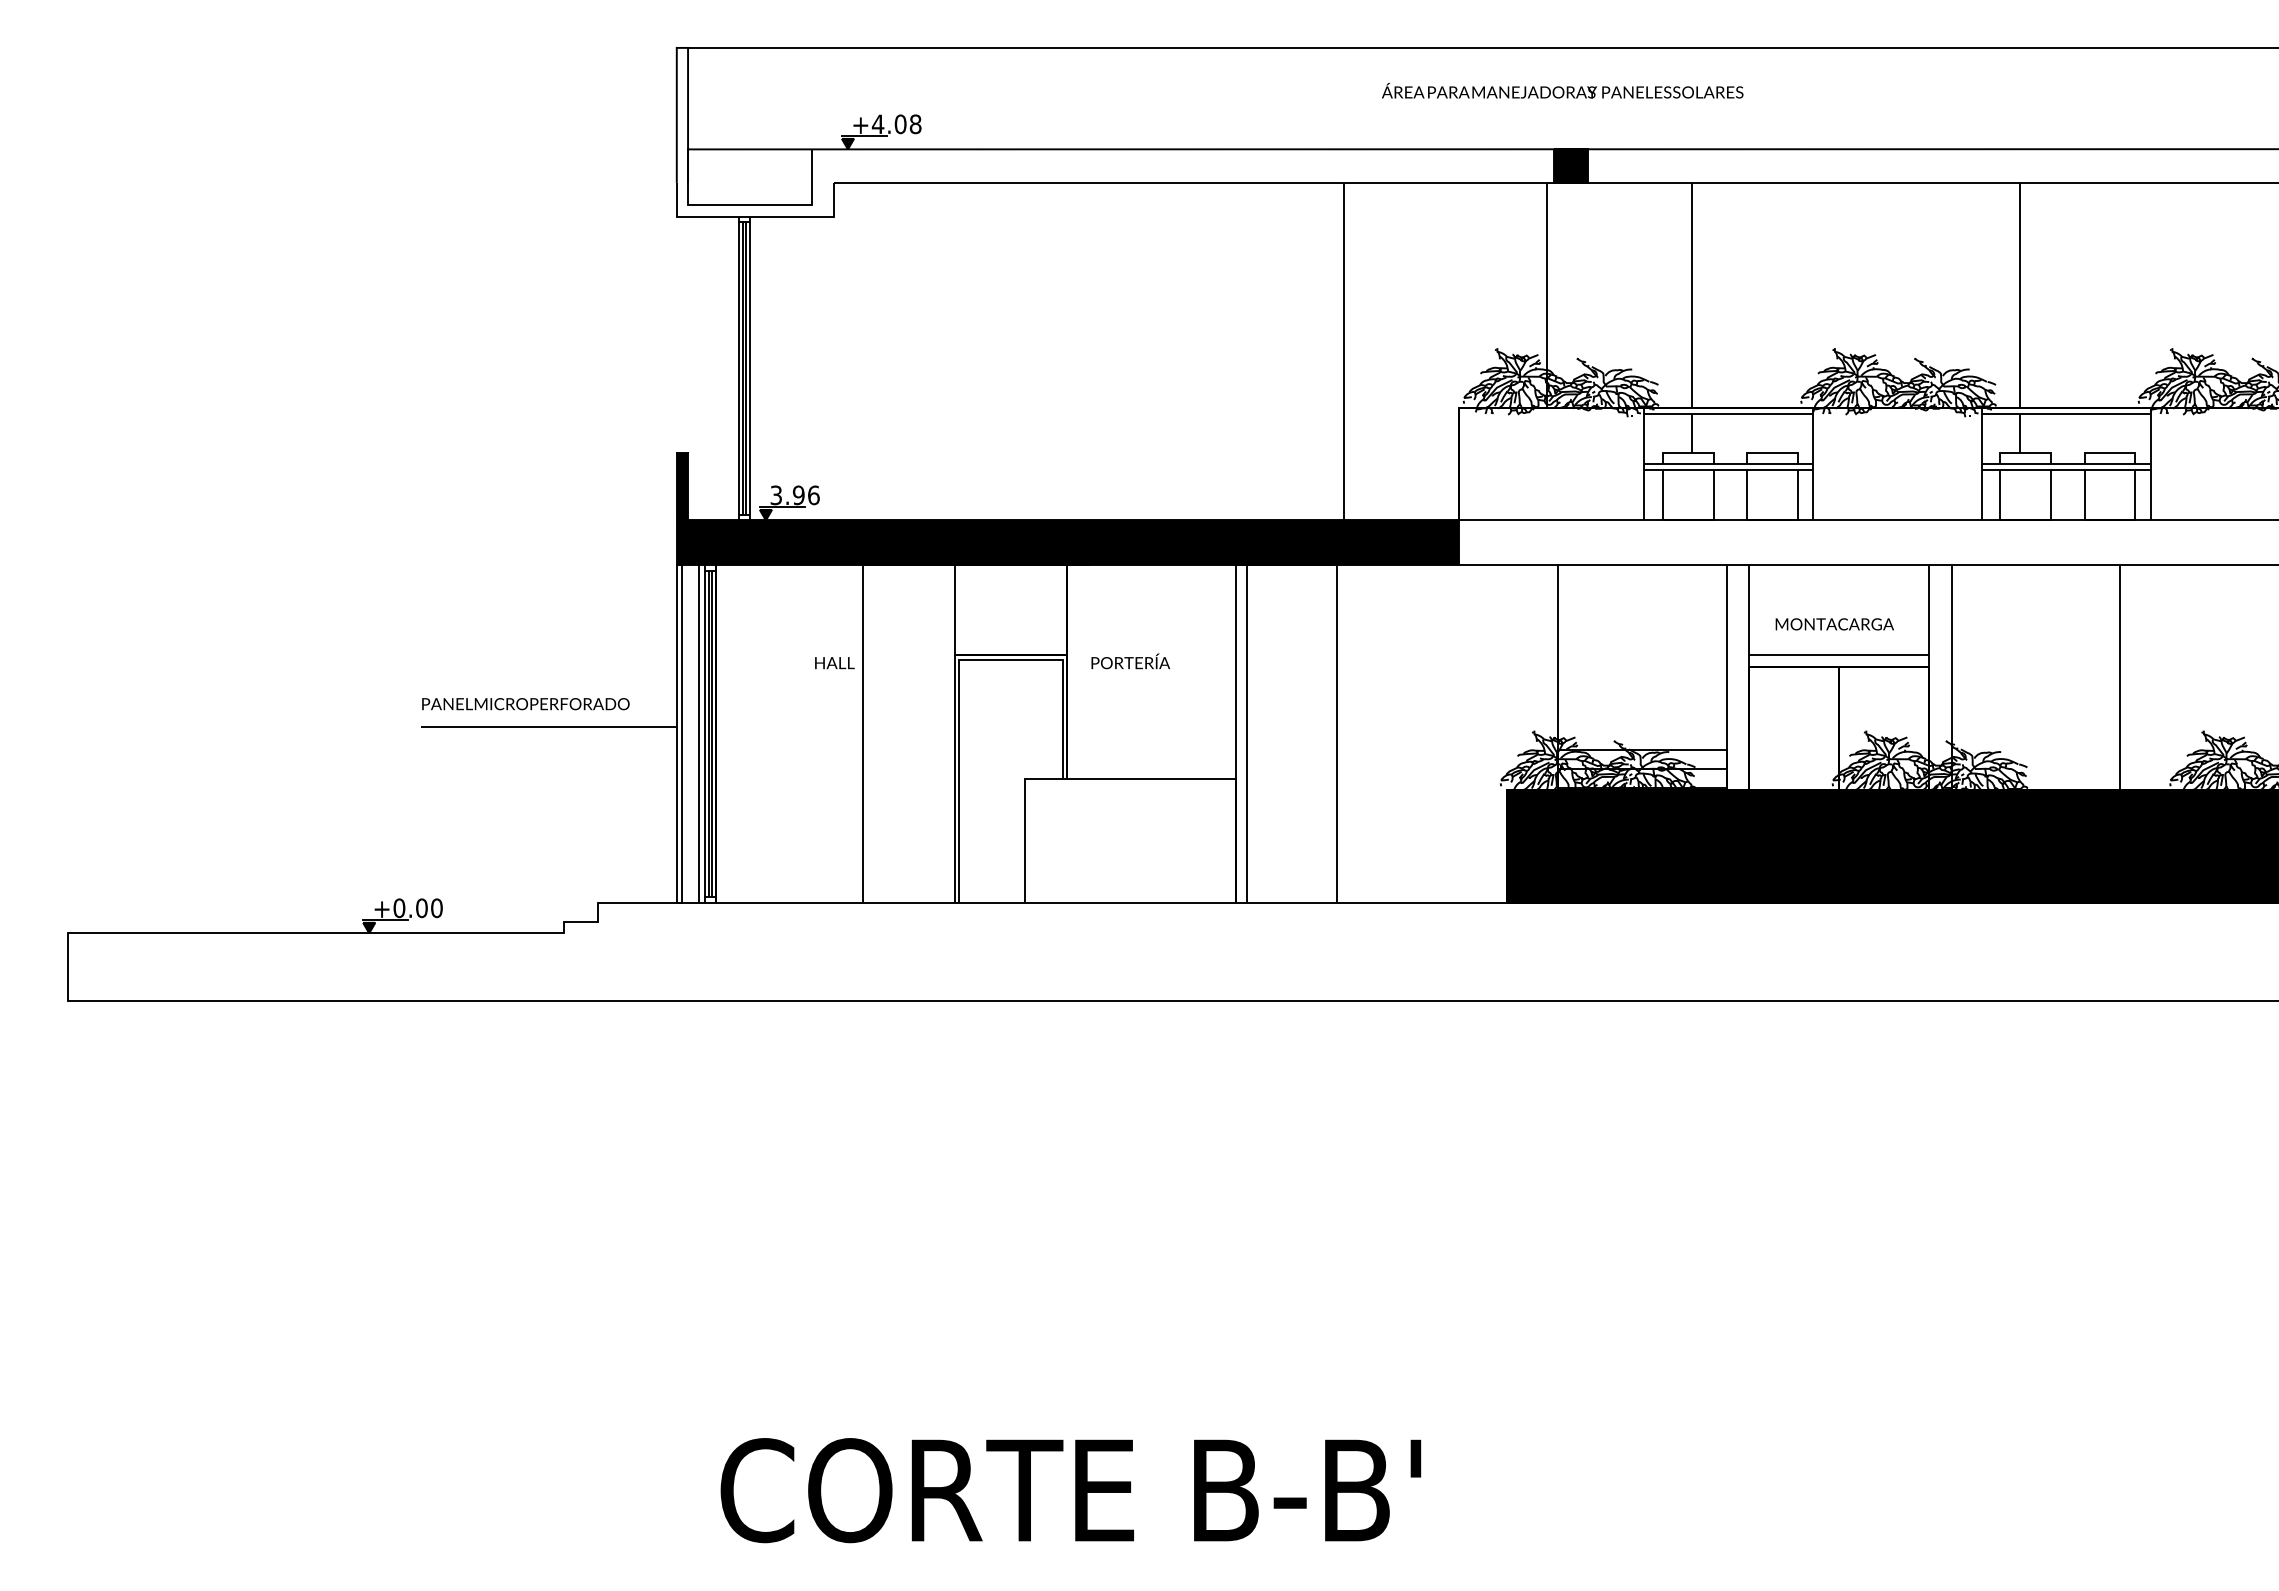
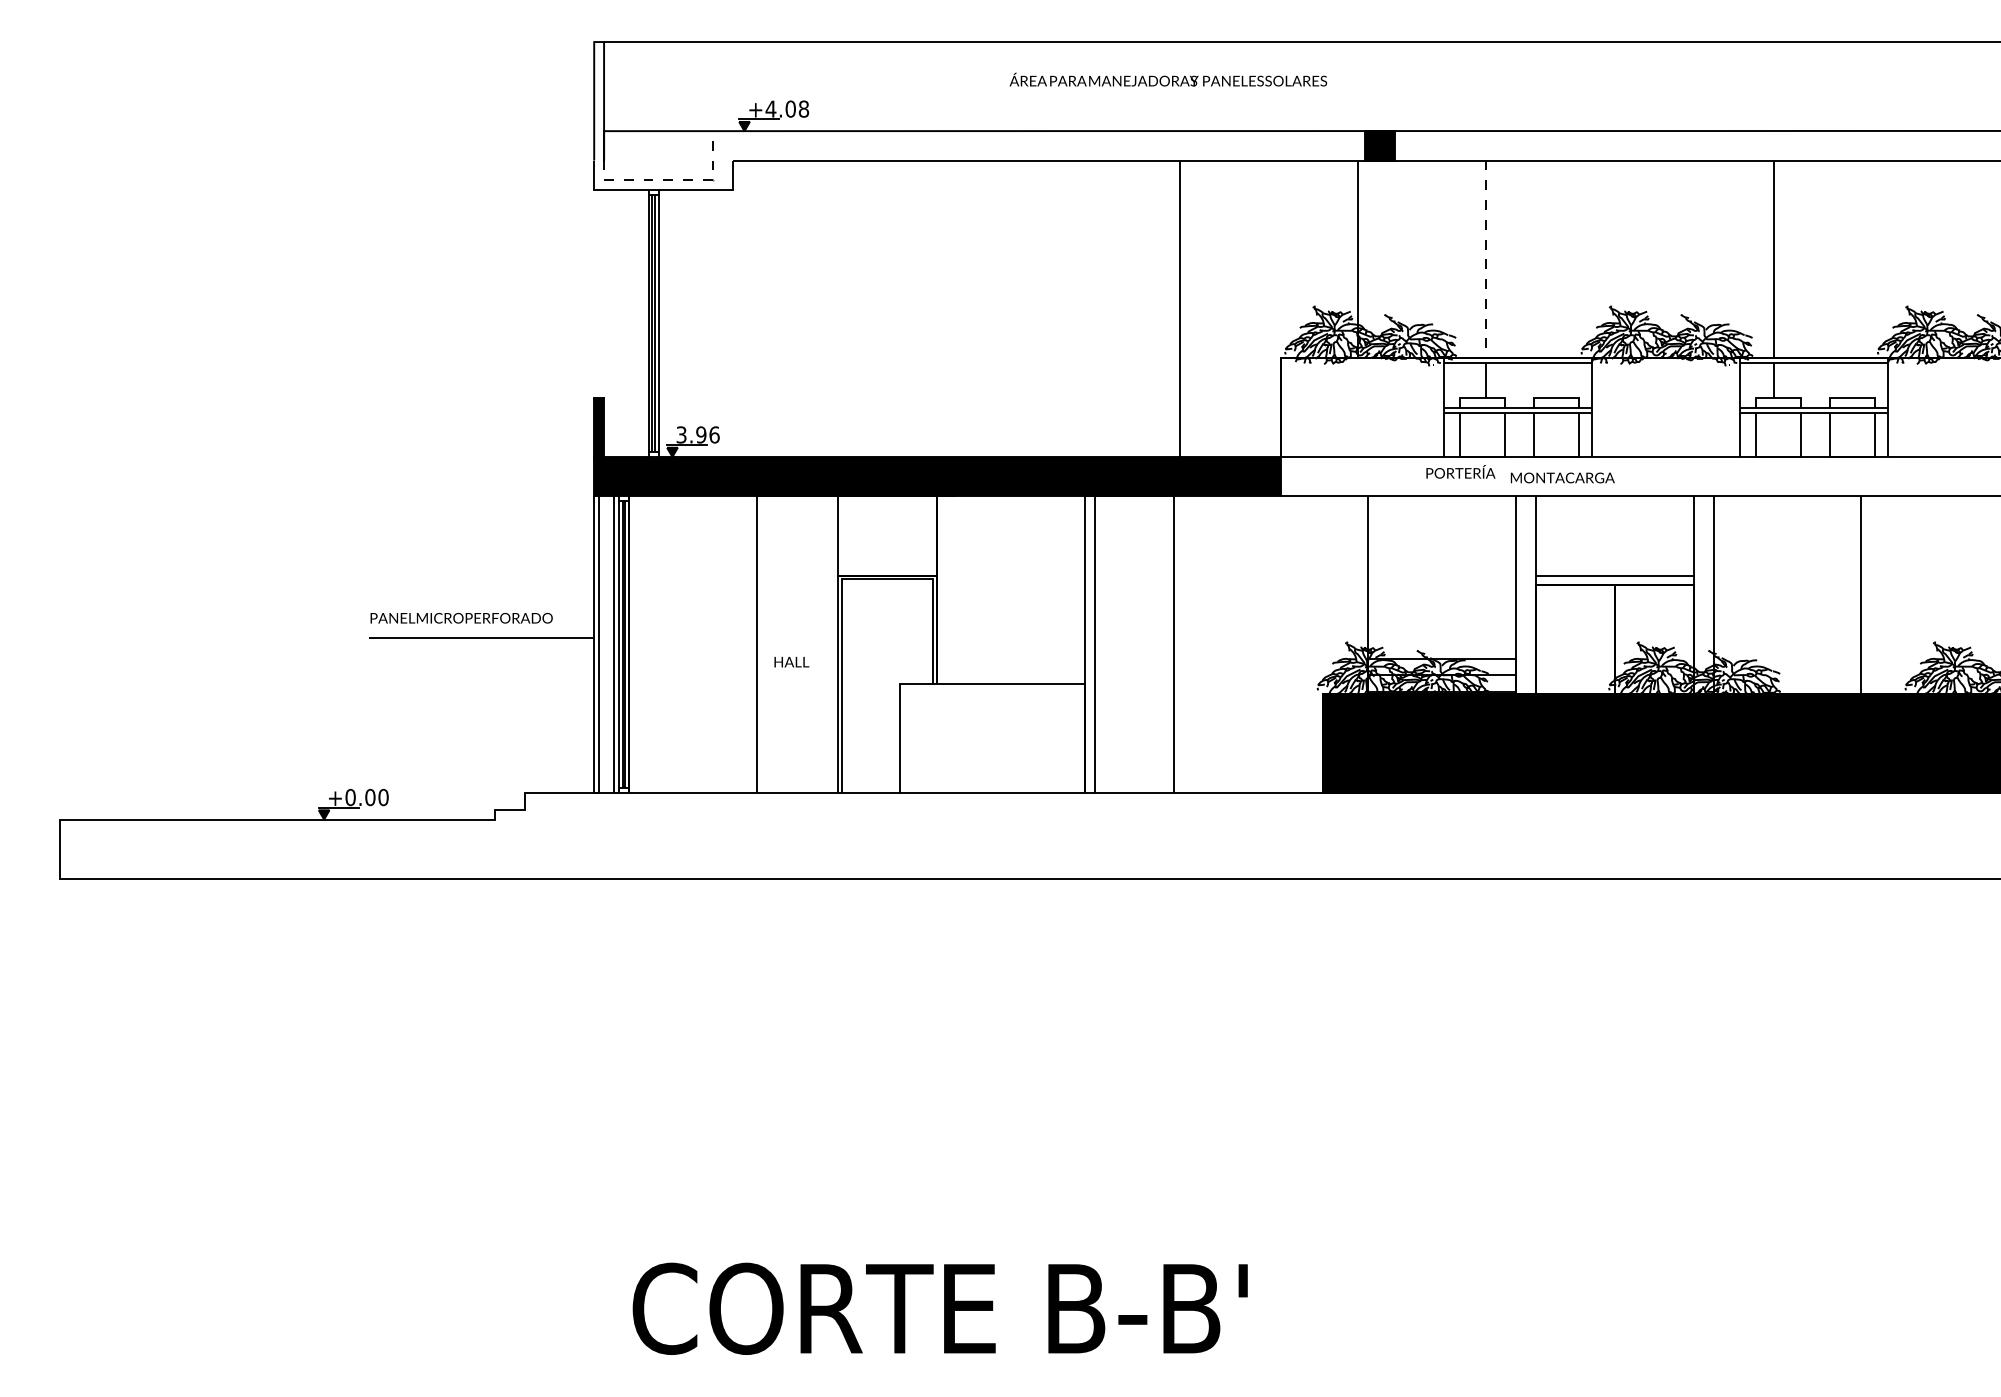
text: (1562, 90) -> (1168, 79), moved
line: (766, 205) -> (672, 180), solid -> dashed
line: (1692, 295) -> (1486, 259), solid -> dashed
text: (1834, 624) -> (1562, 478), moved
text: (1130, 661) -> (1460, 471), moved
text: (834, 663) -> (791, 662), moved

